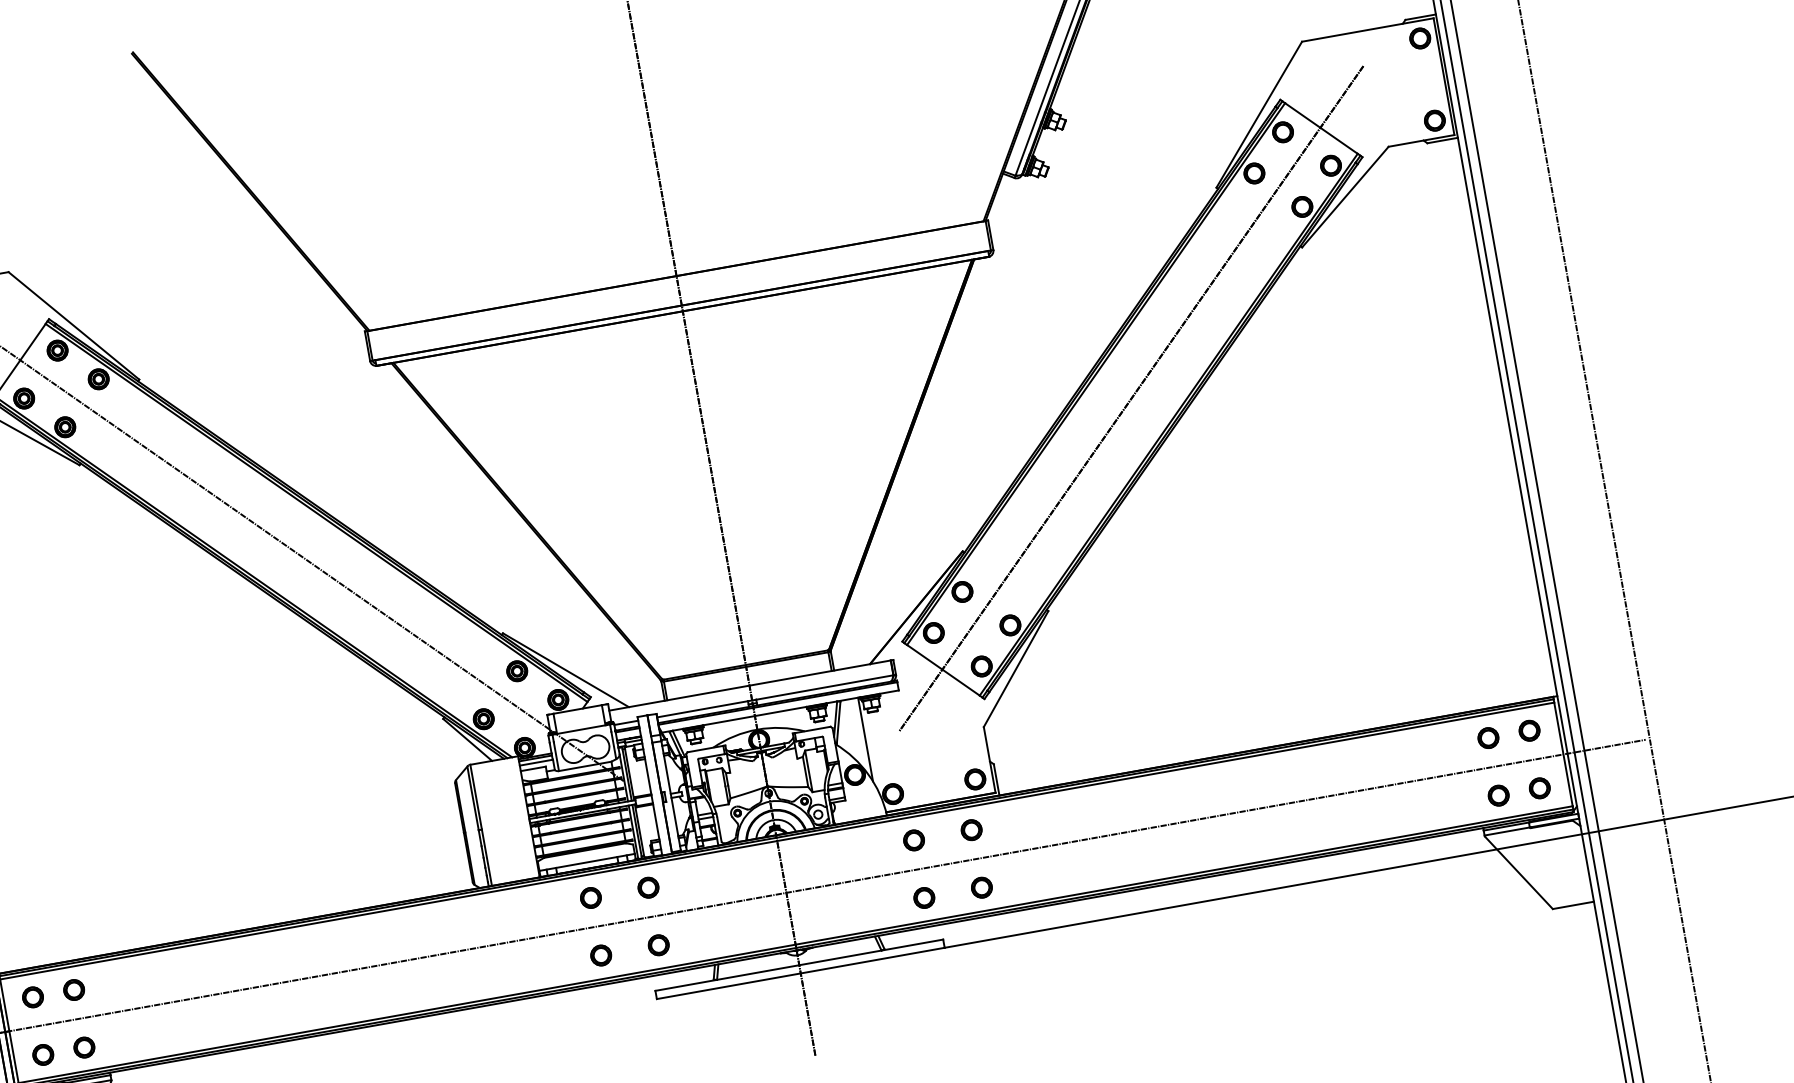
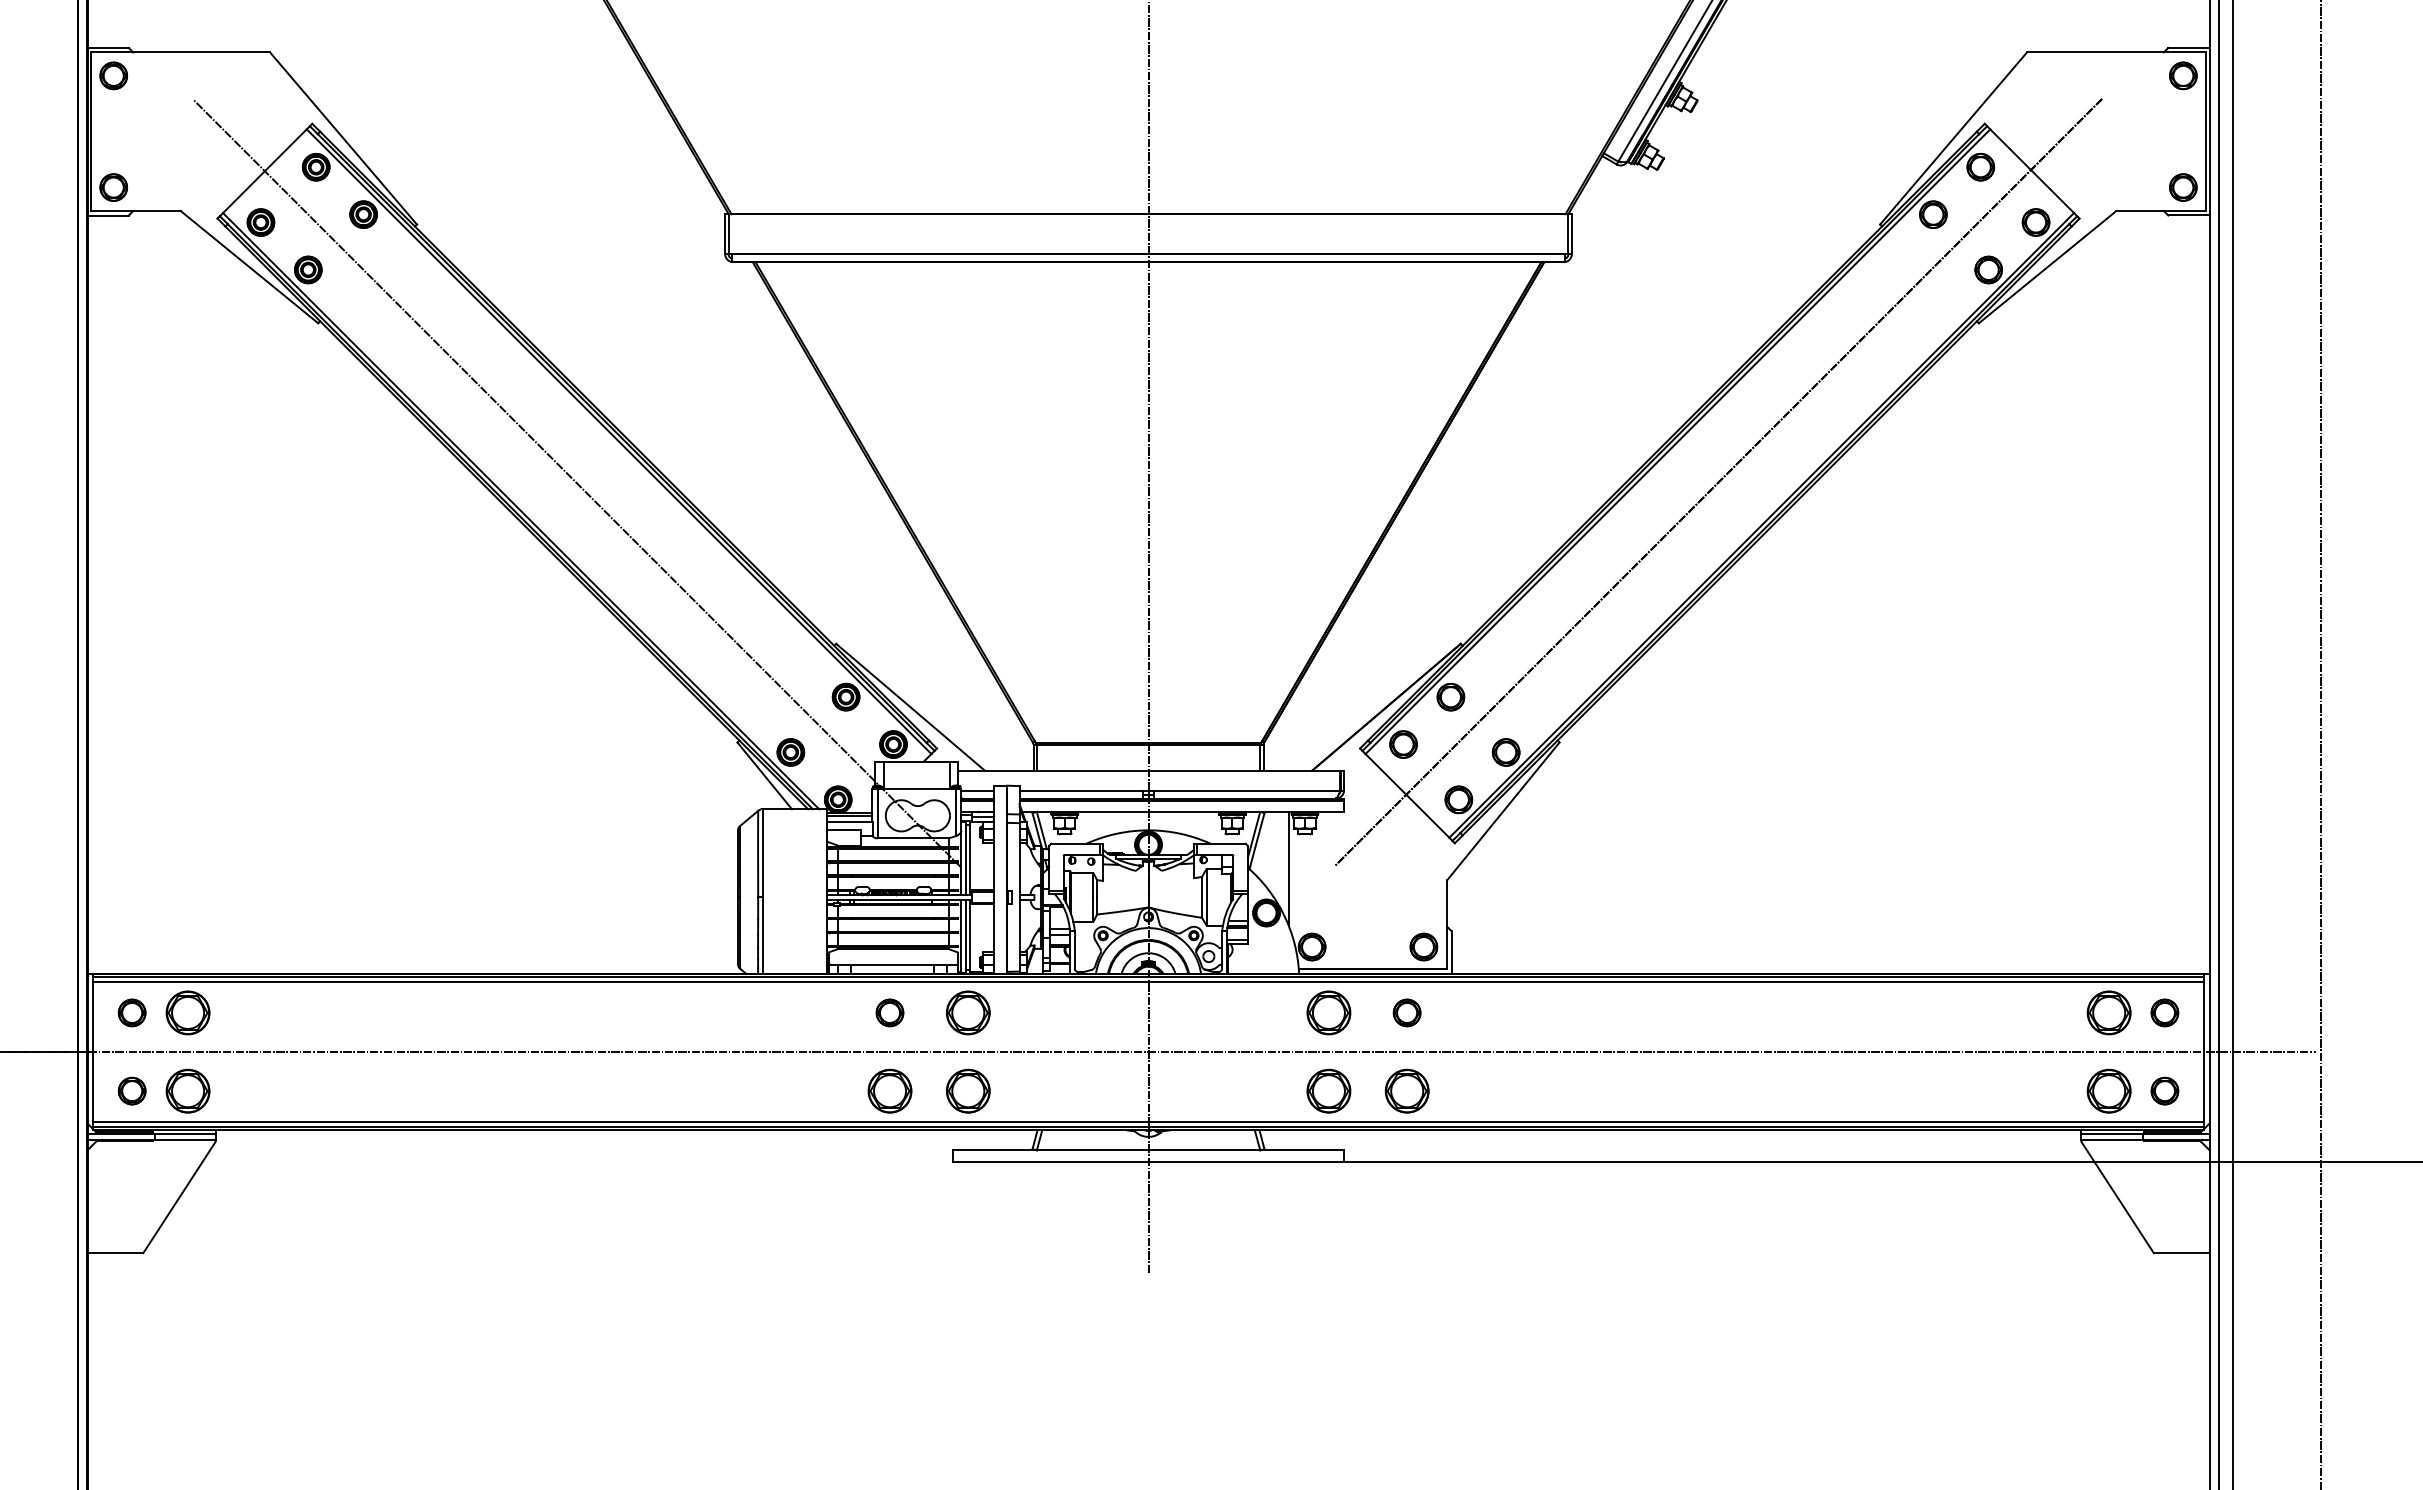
part: (1487, 737) -> (2108, 1012), size x1.6
part: (1498, 795) -> (2108, 1090), size x1.6
part: (913, 840) -> (1328, 1012), size x1.6
part: (647, 887) -> (967, 1012), size x1.6
part: (981, 887) -> (1406, 1090), size x1.6
part: (923, 897) -> (1328, 1090), size x1.6
part: (658, 944) -> (967, 1090), size x1.6
part: (600, 955) -> (889, 1090), size x1.6
part: (73, 989) -> (187, 1012), size x1.6
part: (83, 1047) -> (187, 1090), size x1.6

